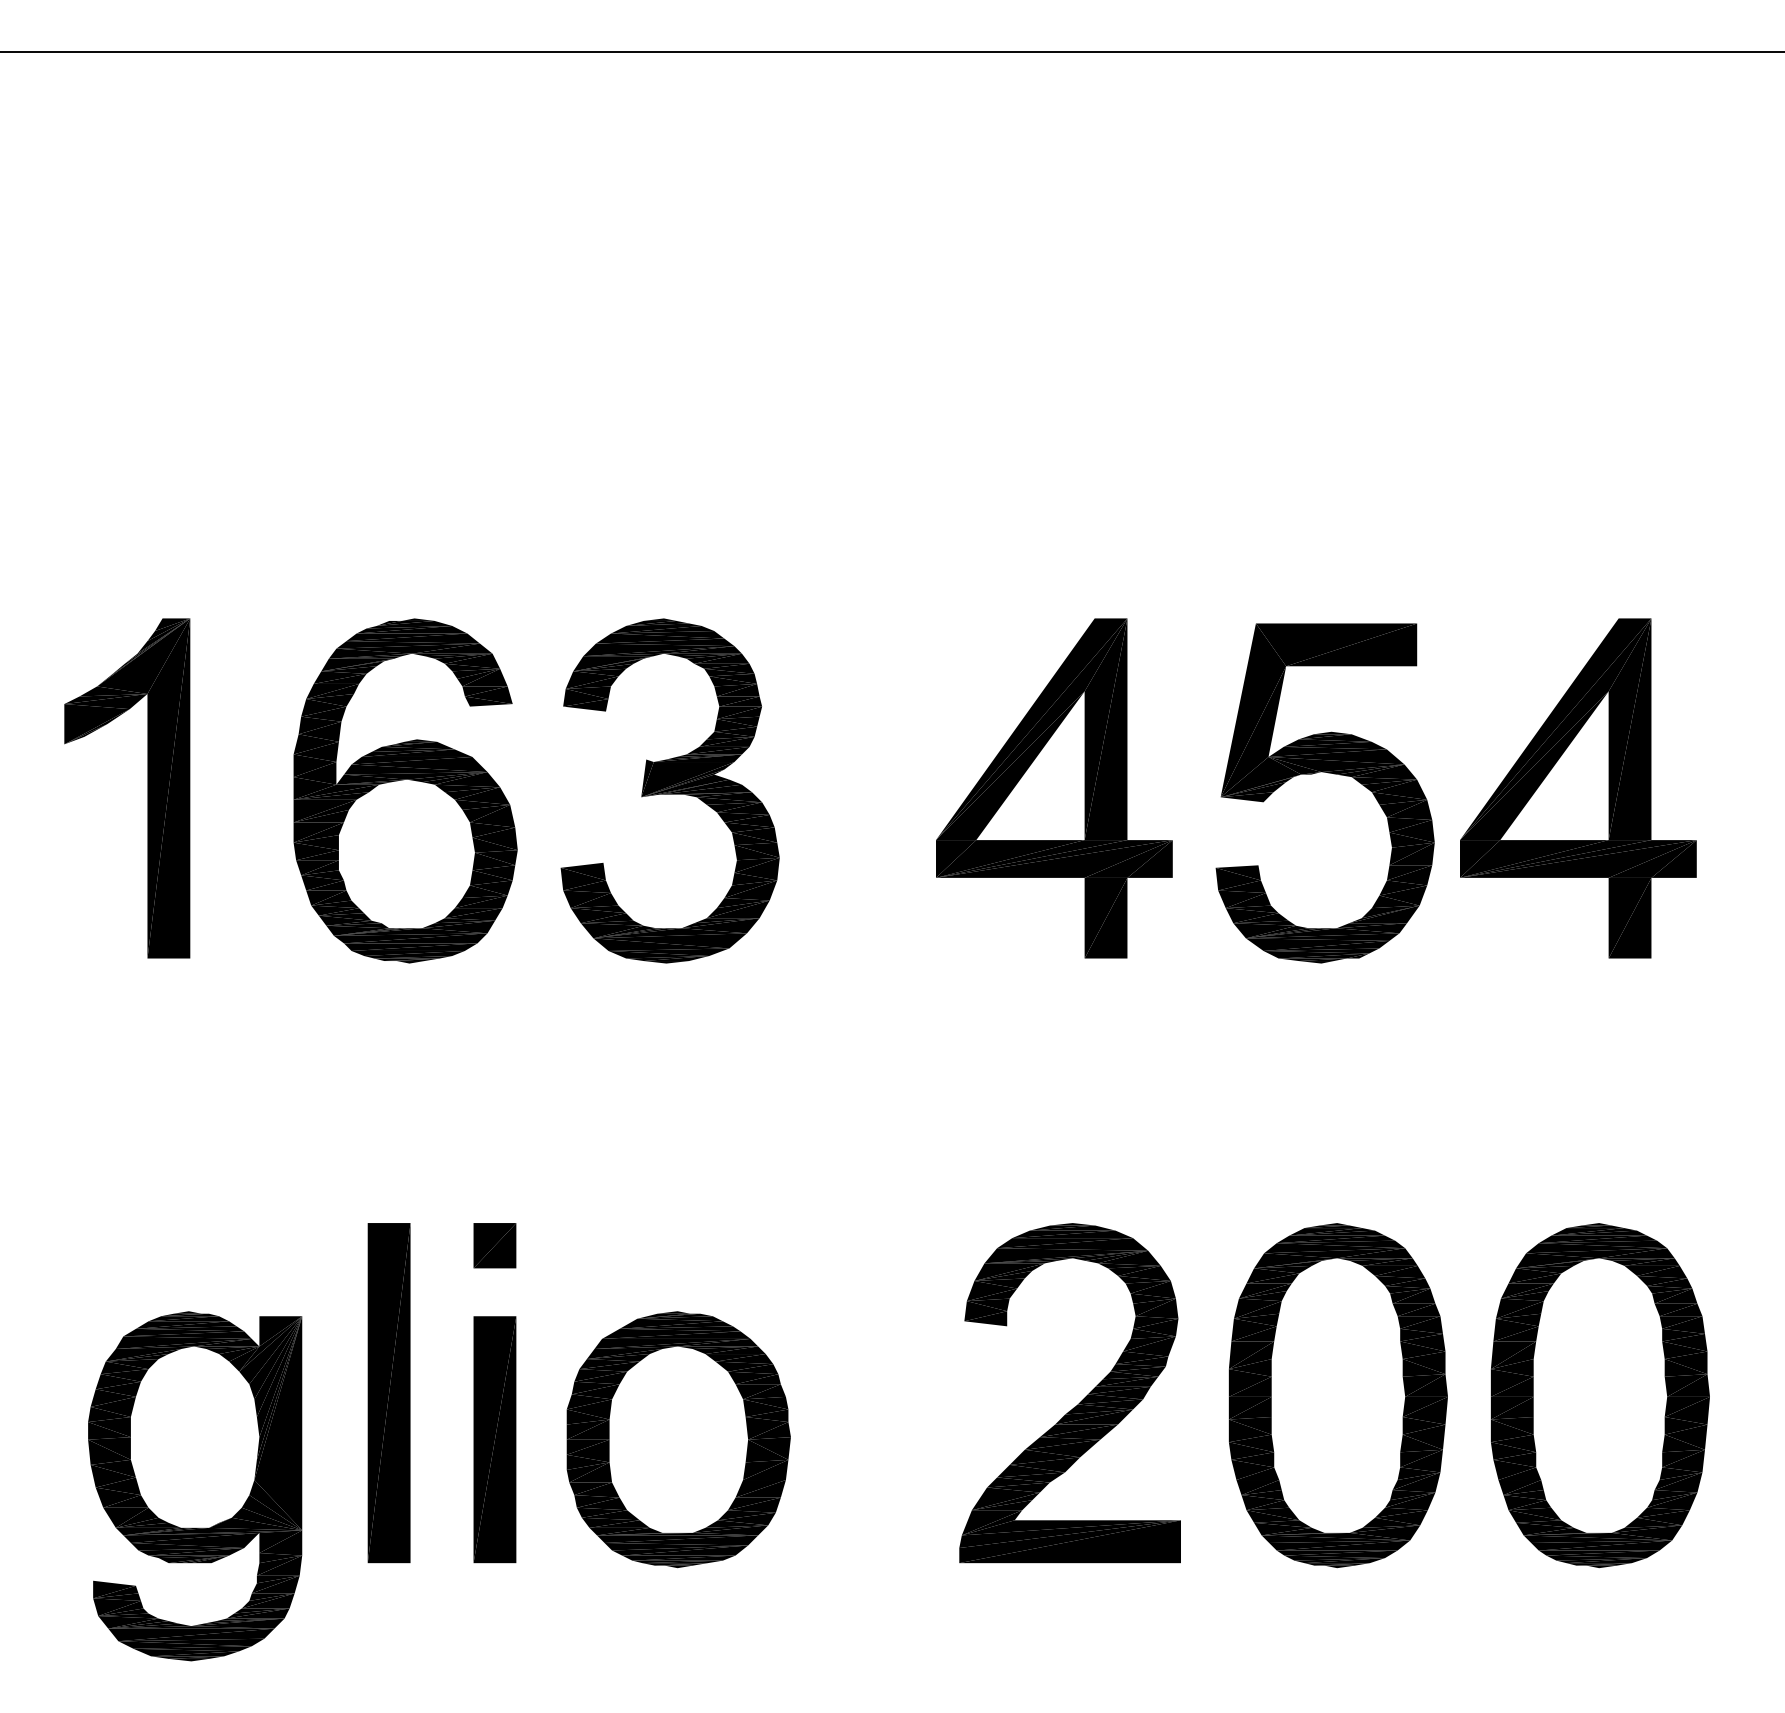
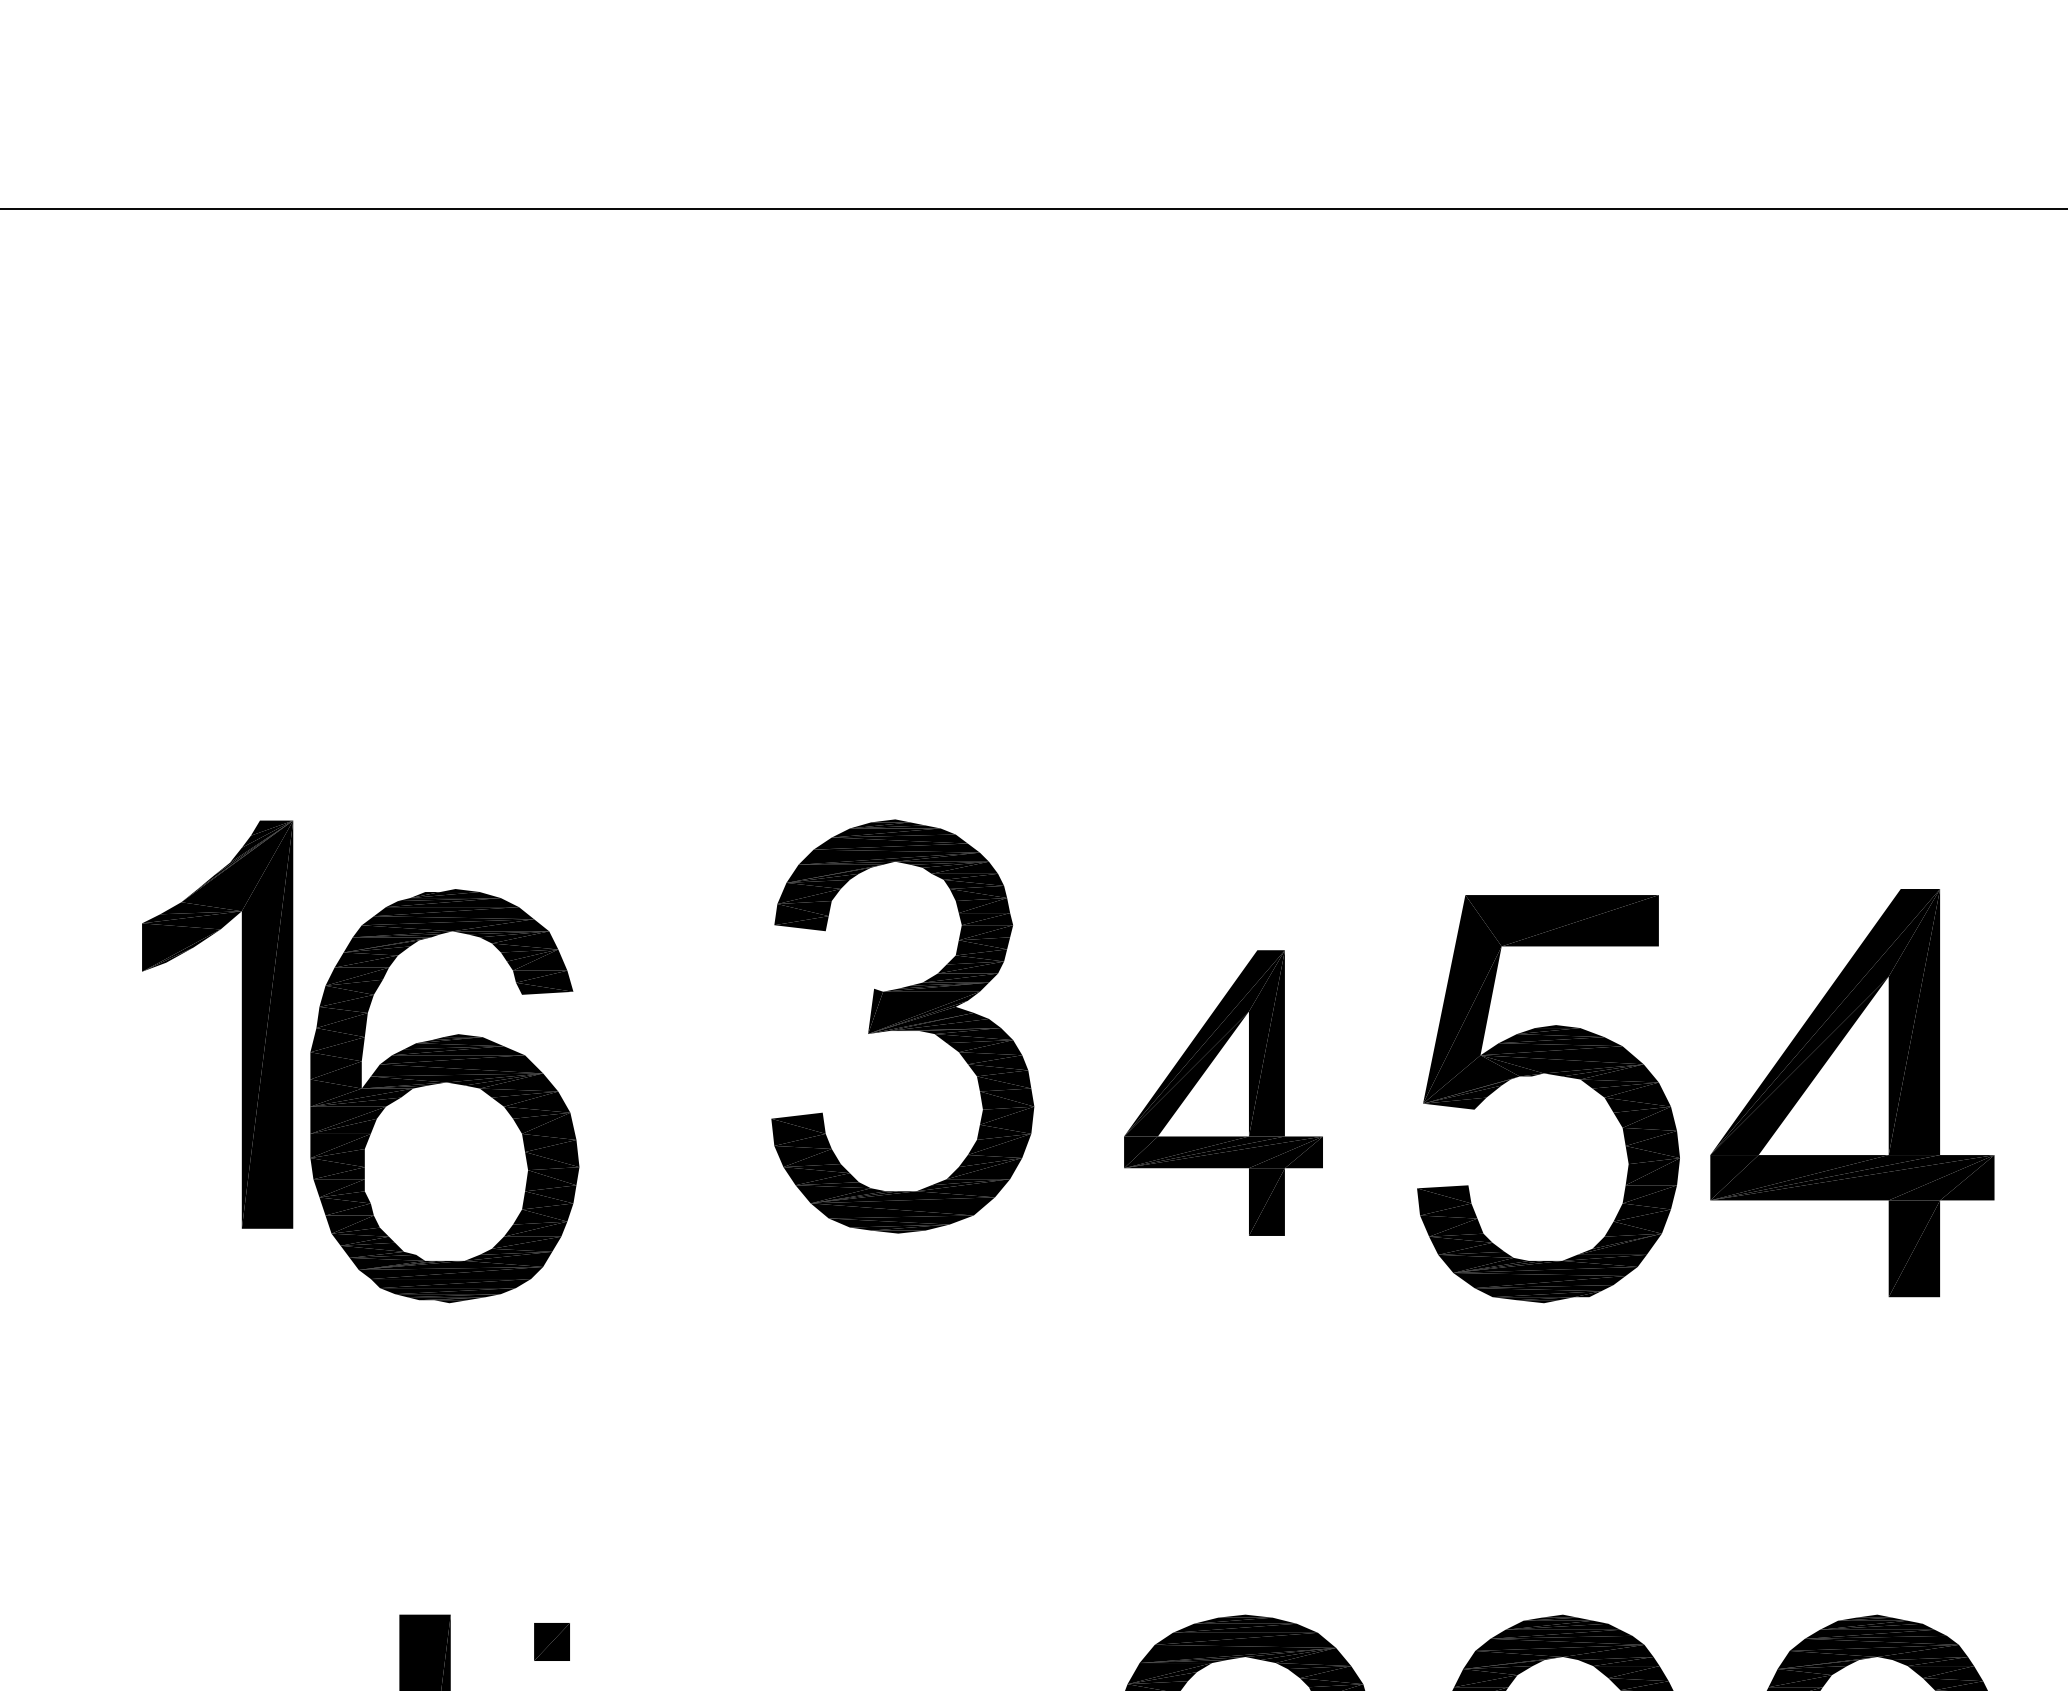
part: (147, 788) -> (241, 1024), moved
part: (1054, 788) -> (1223, 1093), size x0.7
part: (669, 790) -> (901, 1025), moved
part: (494, 1245) -> (551, 1641), size x0.7

